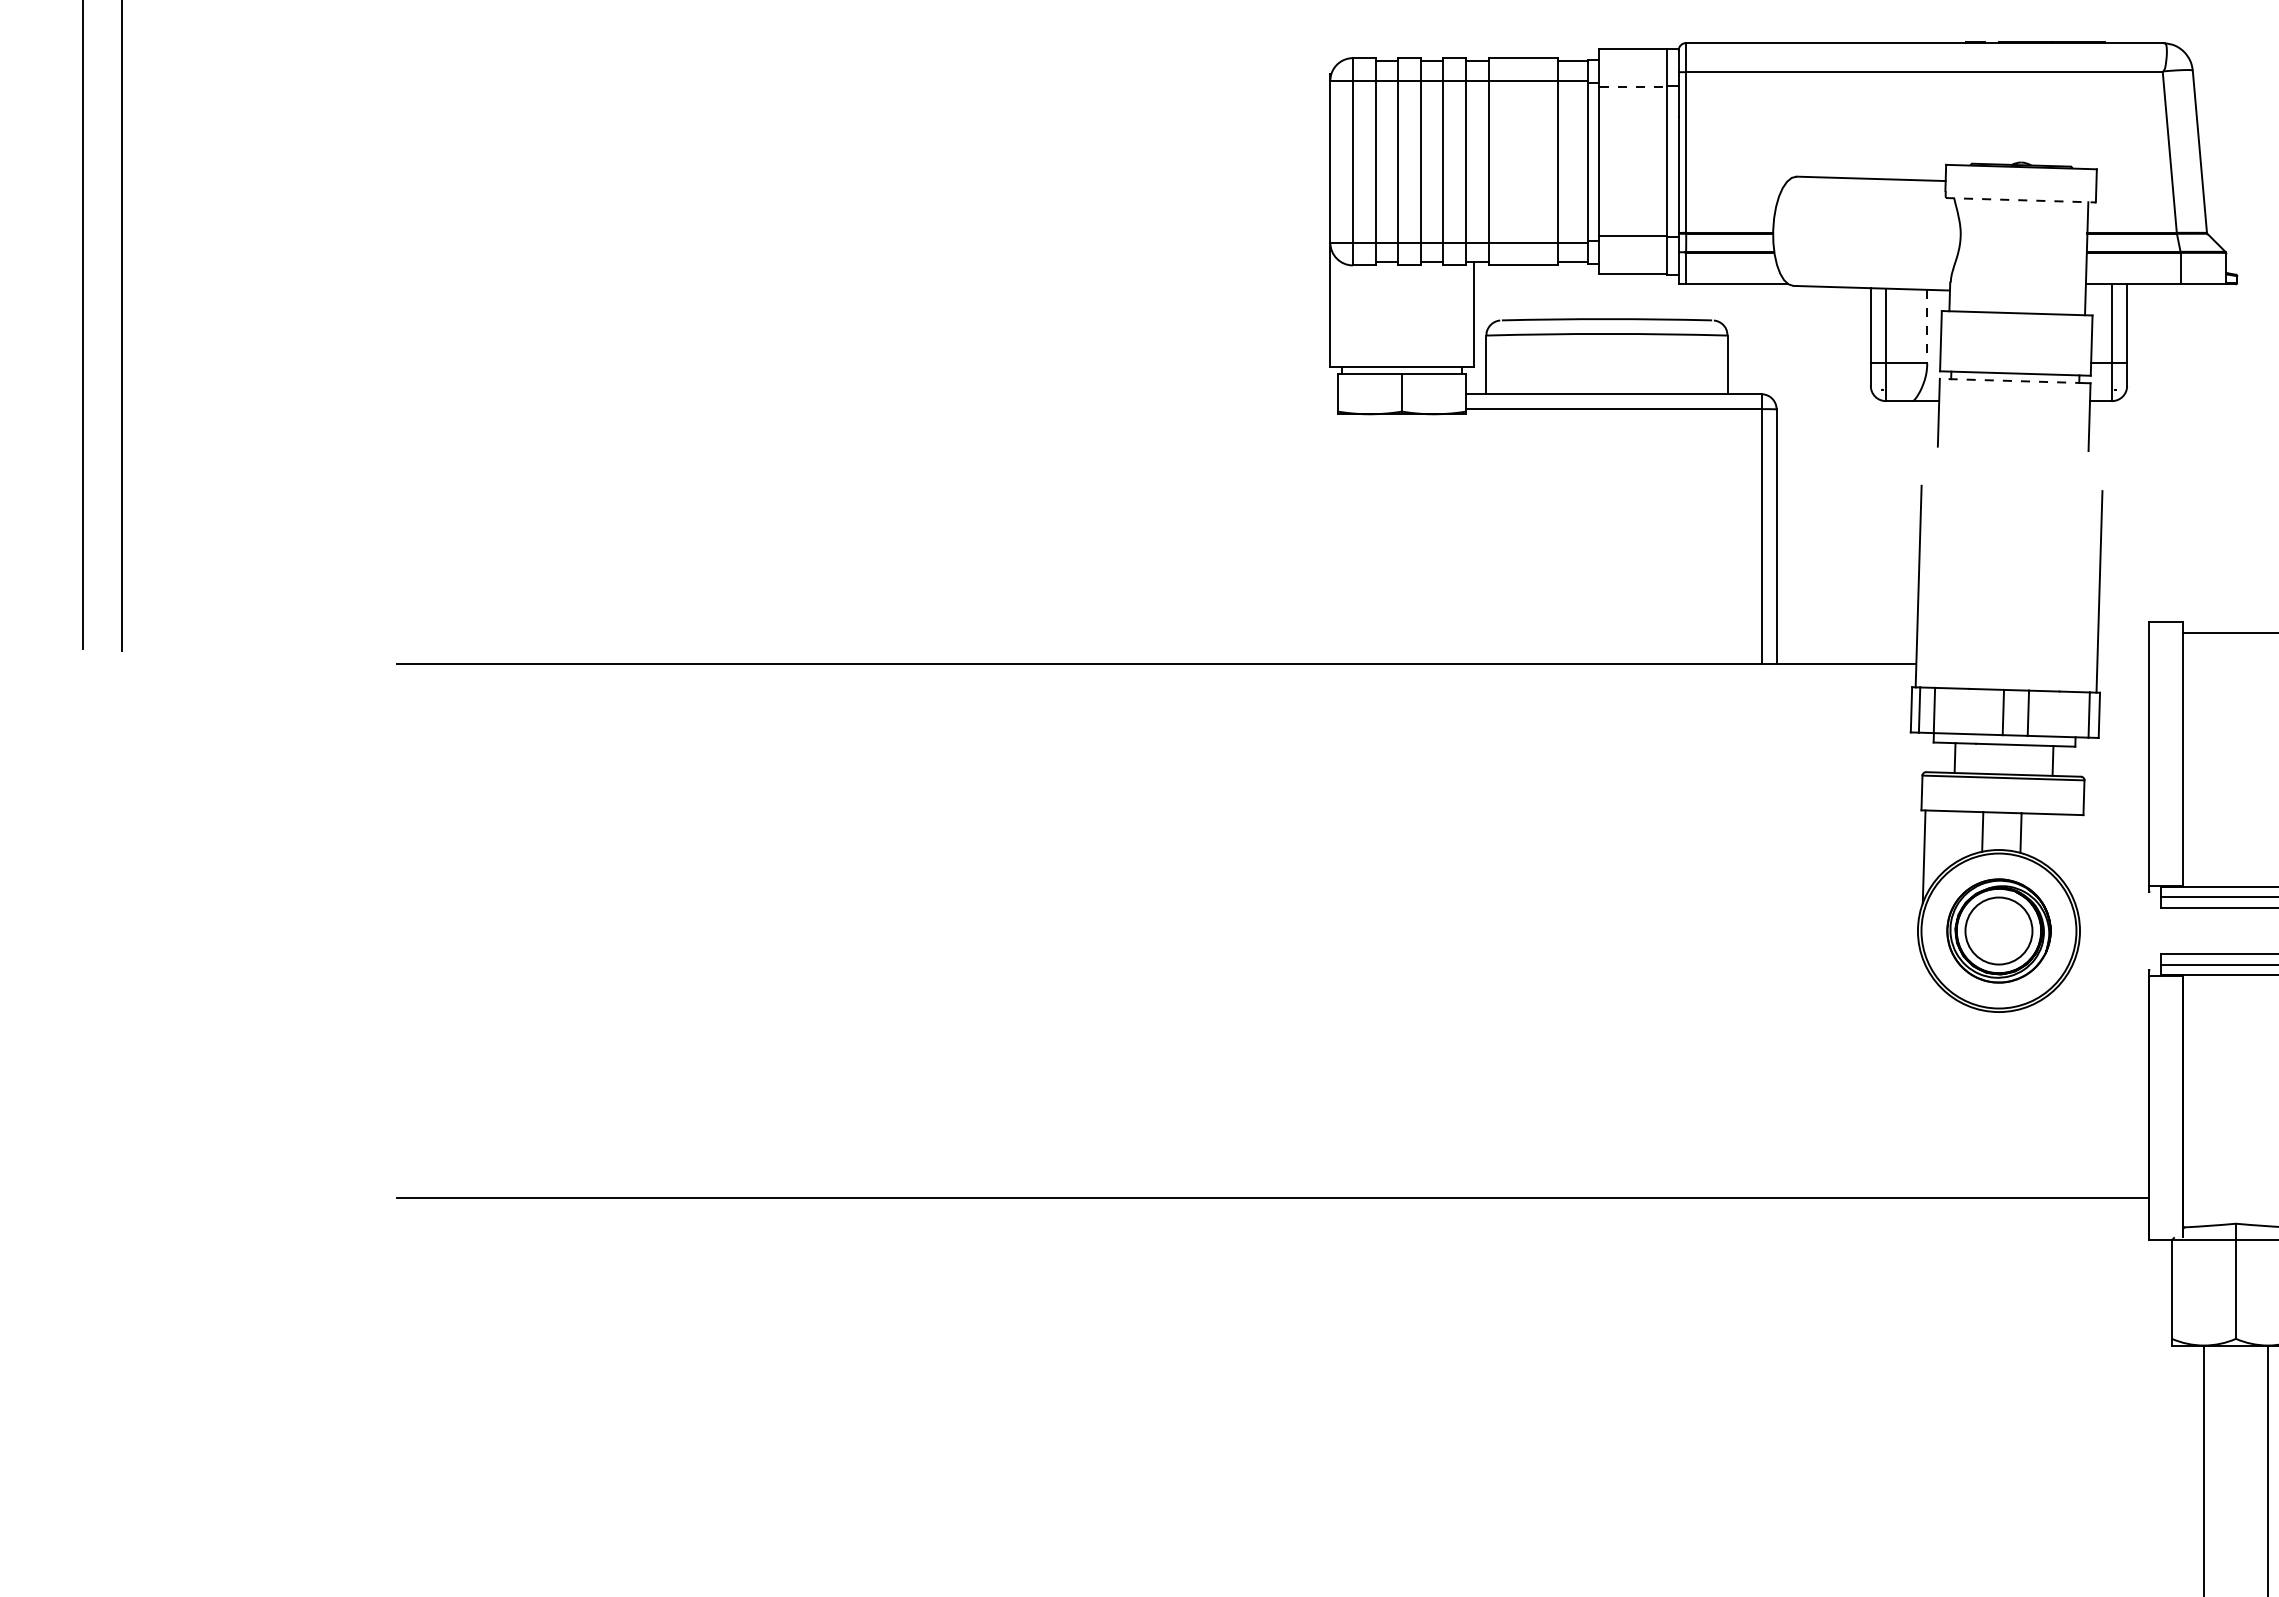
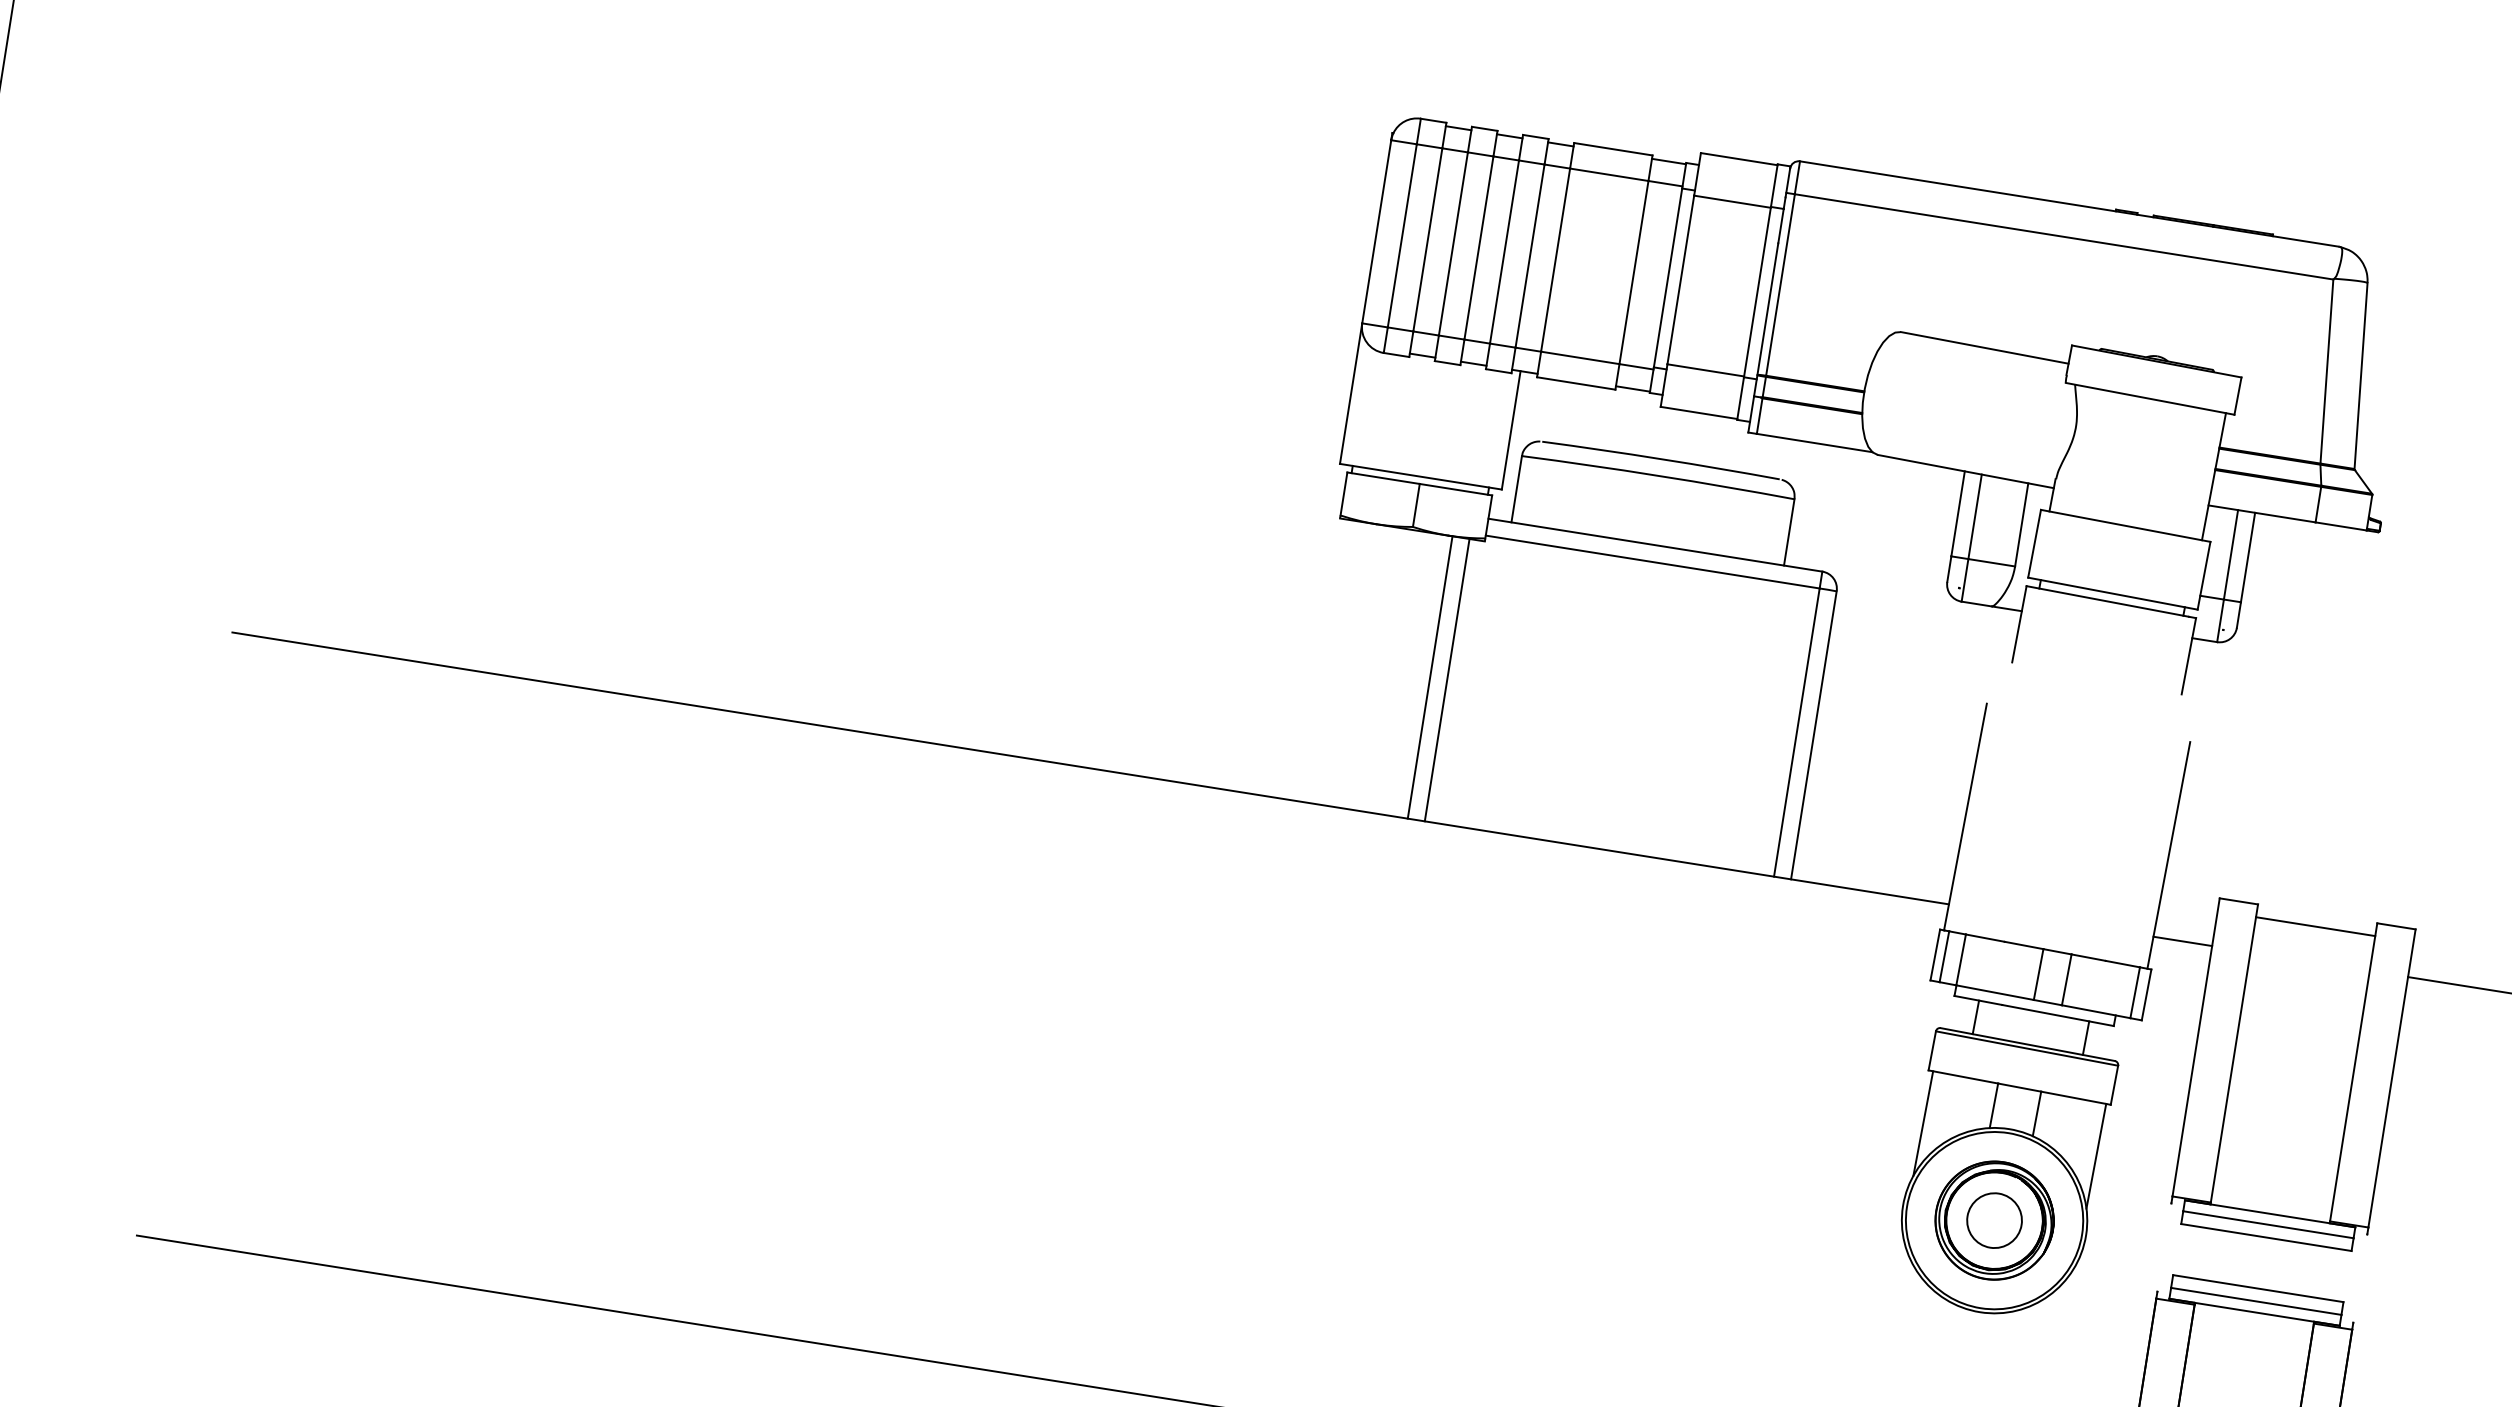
line: (1633, 87) -> (1732, 202), dashed -> solid
line: (2021, 200) -> (2150, 399), dashed -> solid
line: (1927, 326) -> (2022, 524), dashed -> solid
line: (2011, 380) -> (2107, 600), dashed -> solid
line: (1437, 539) -> (1430, 677), added
line: (1452, 539) -> (1447, 680), added
line: (2123, 664) -> (2182, 941), added
line: (2077, 861) -> (2095, 1156), added
circle: (1998, 930) -> (1994, 1219), size x0.71

